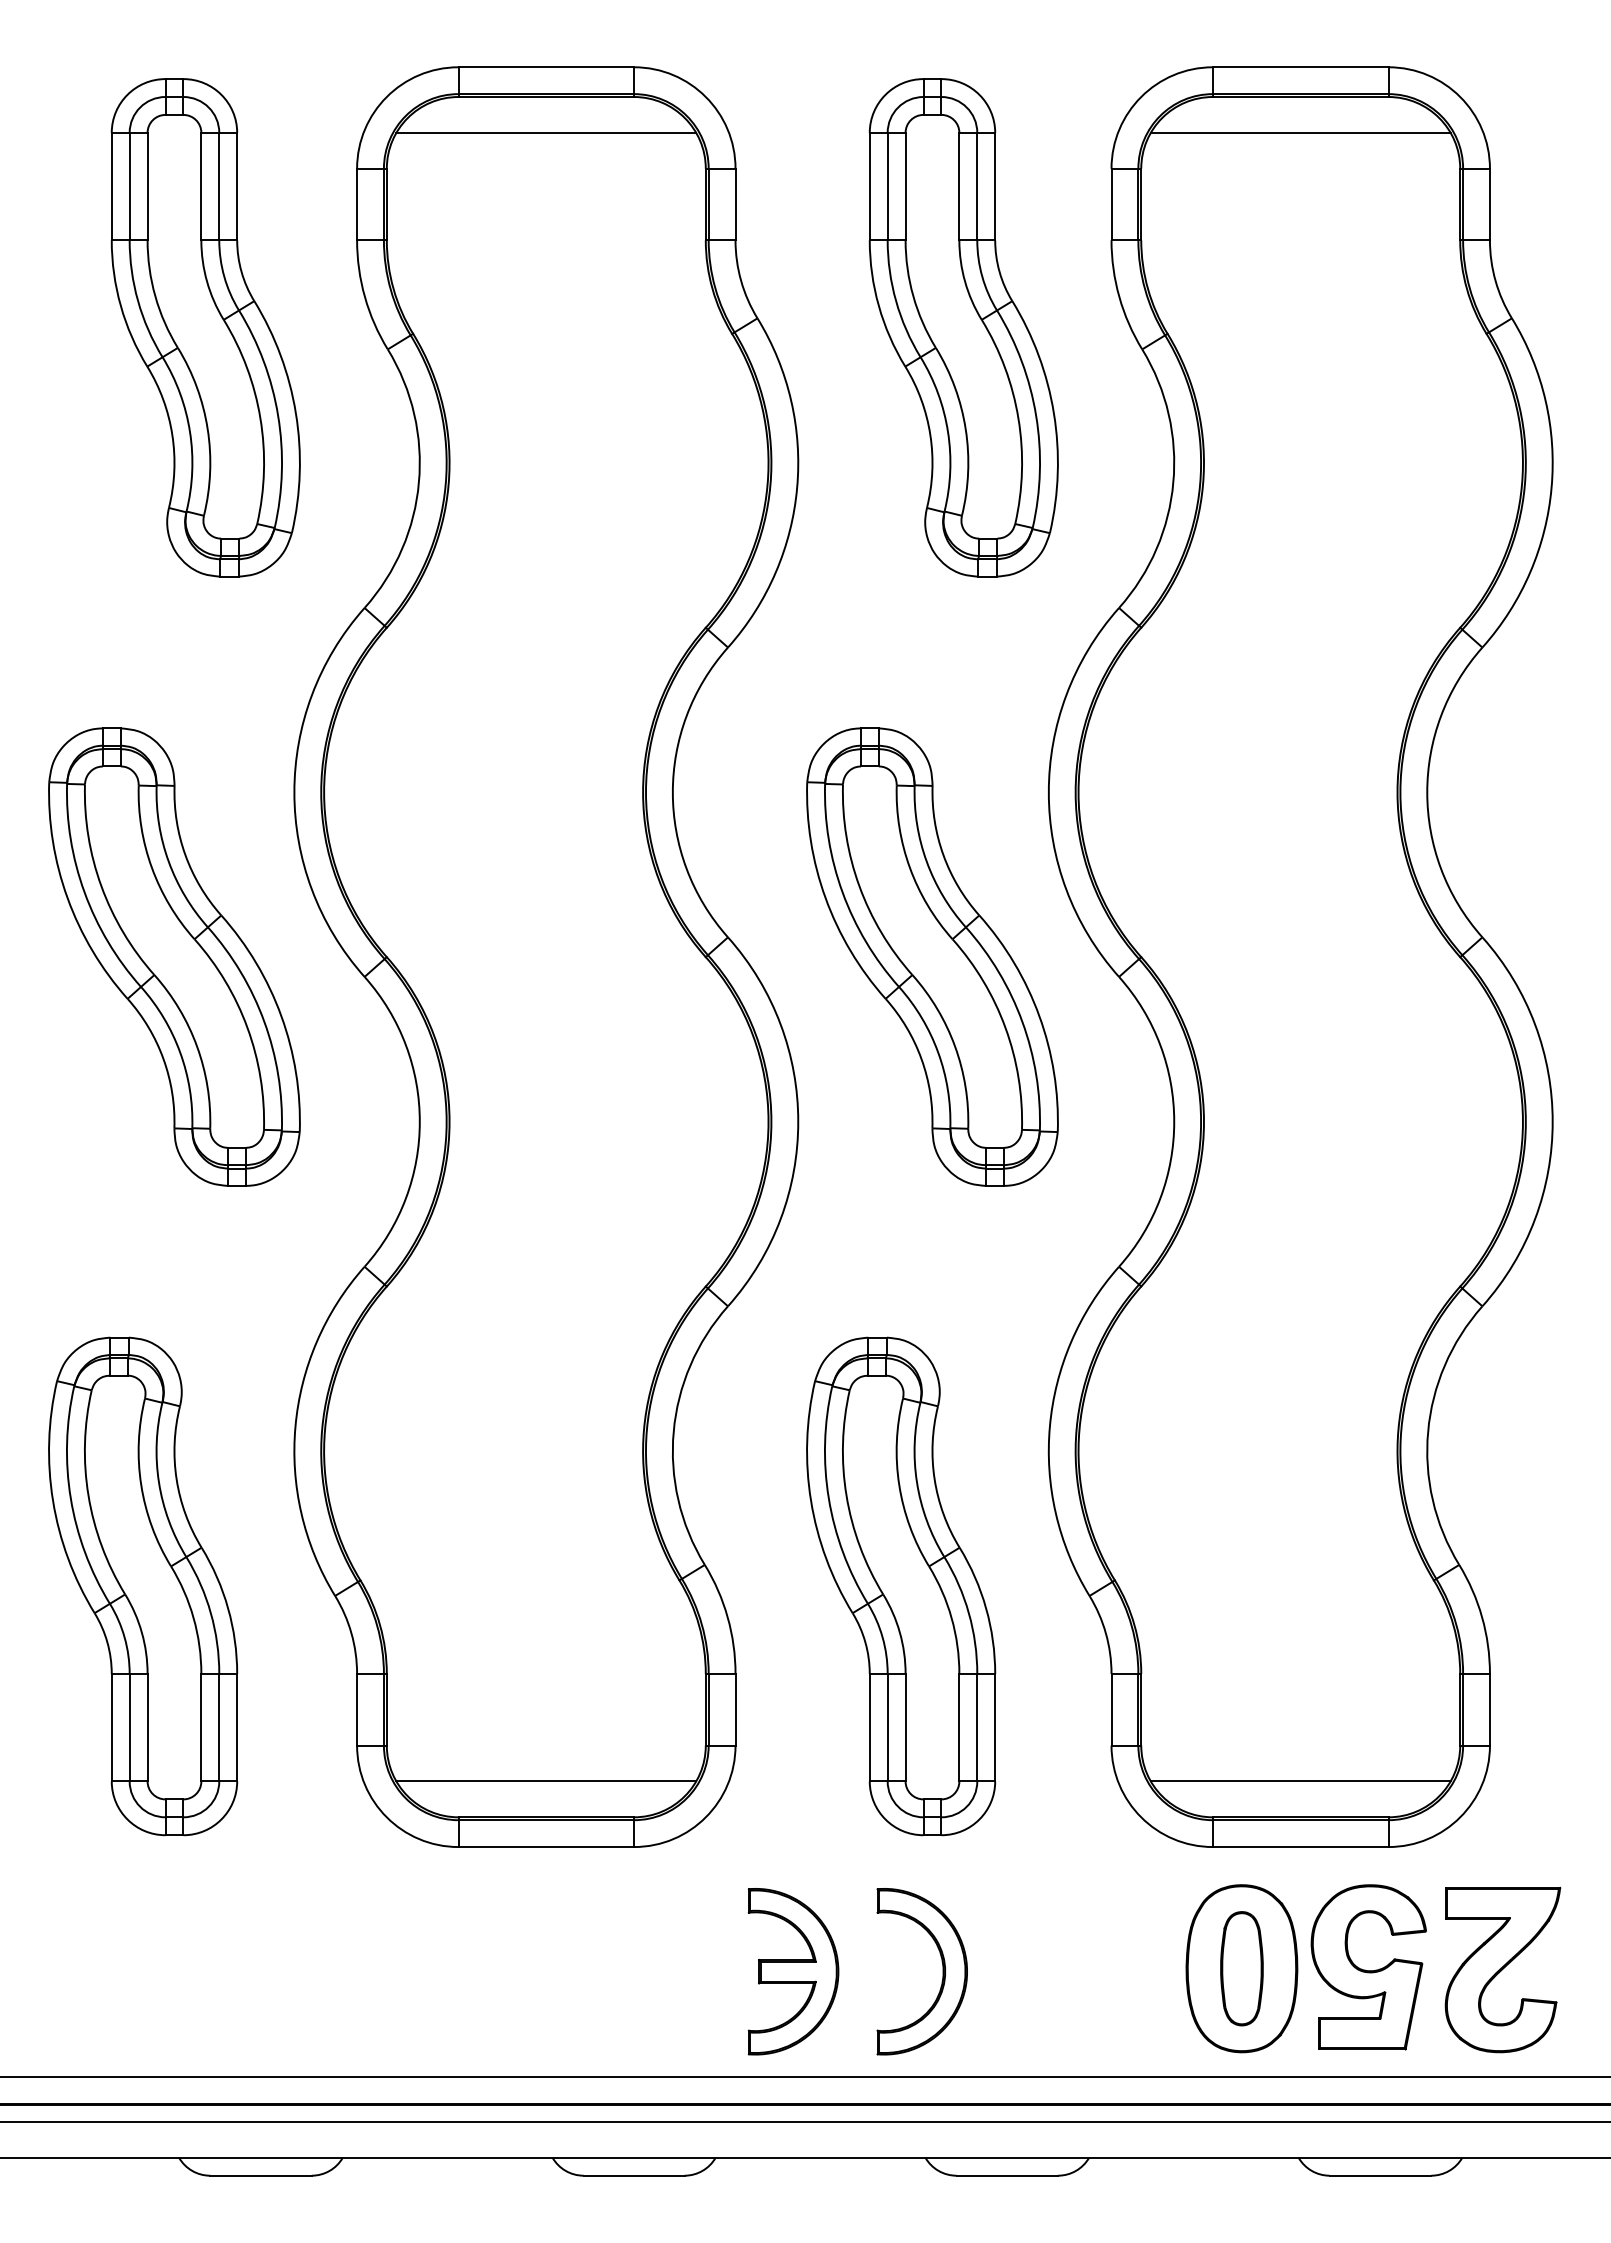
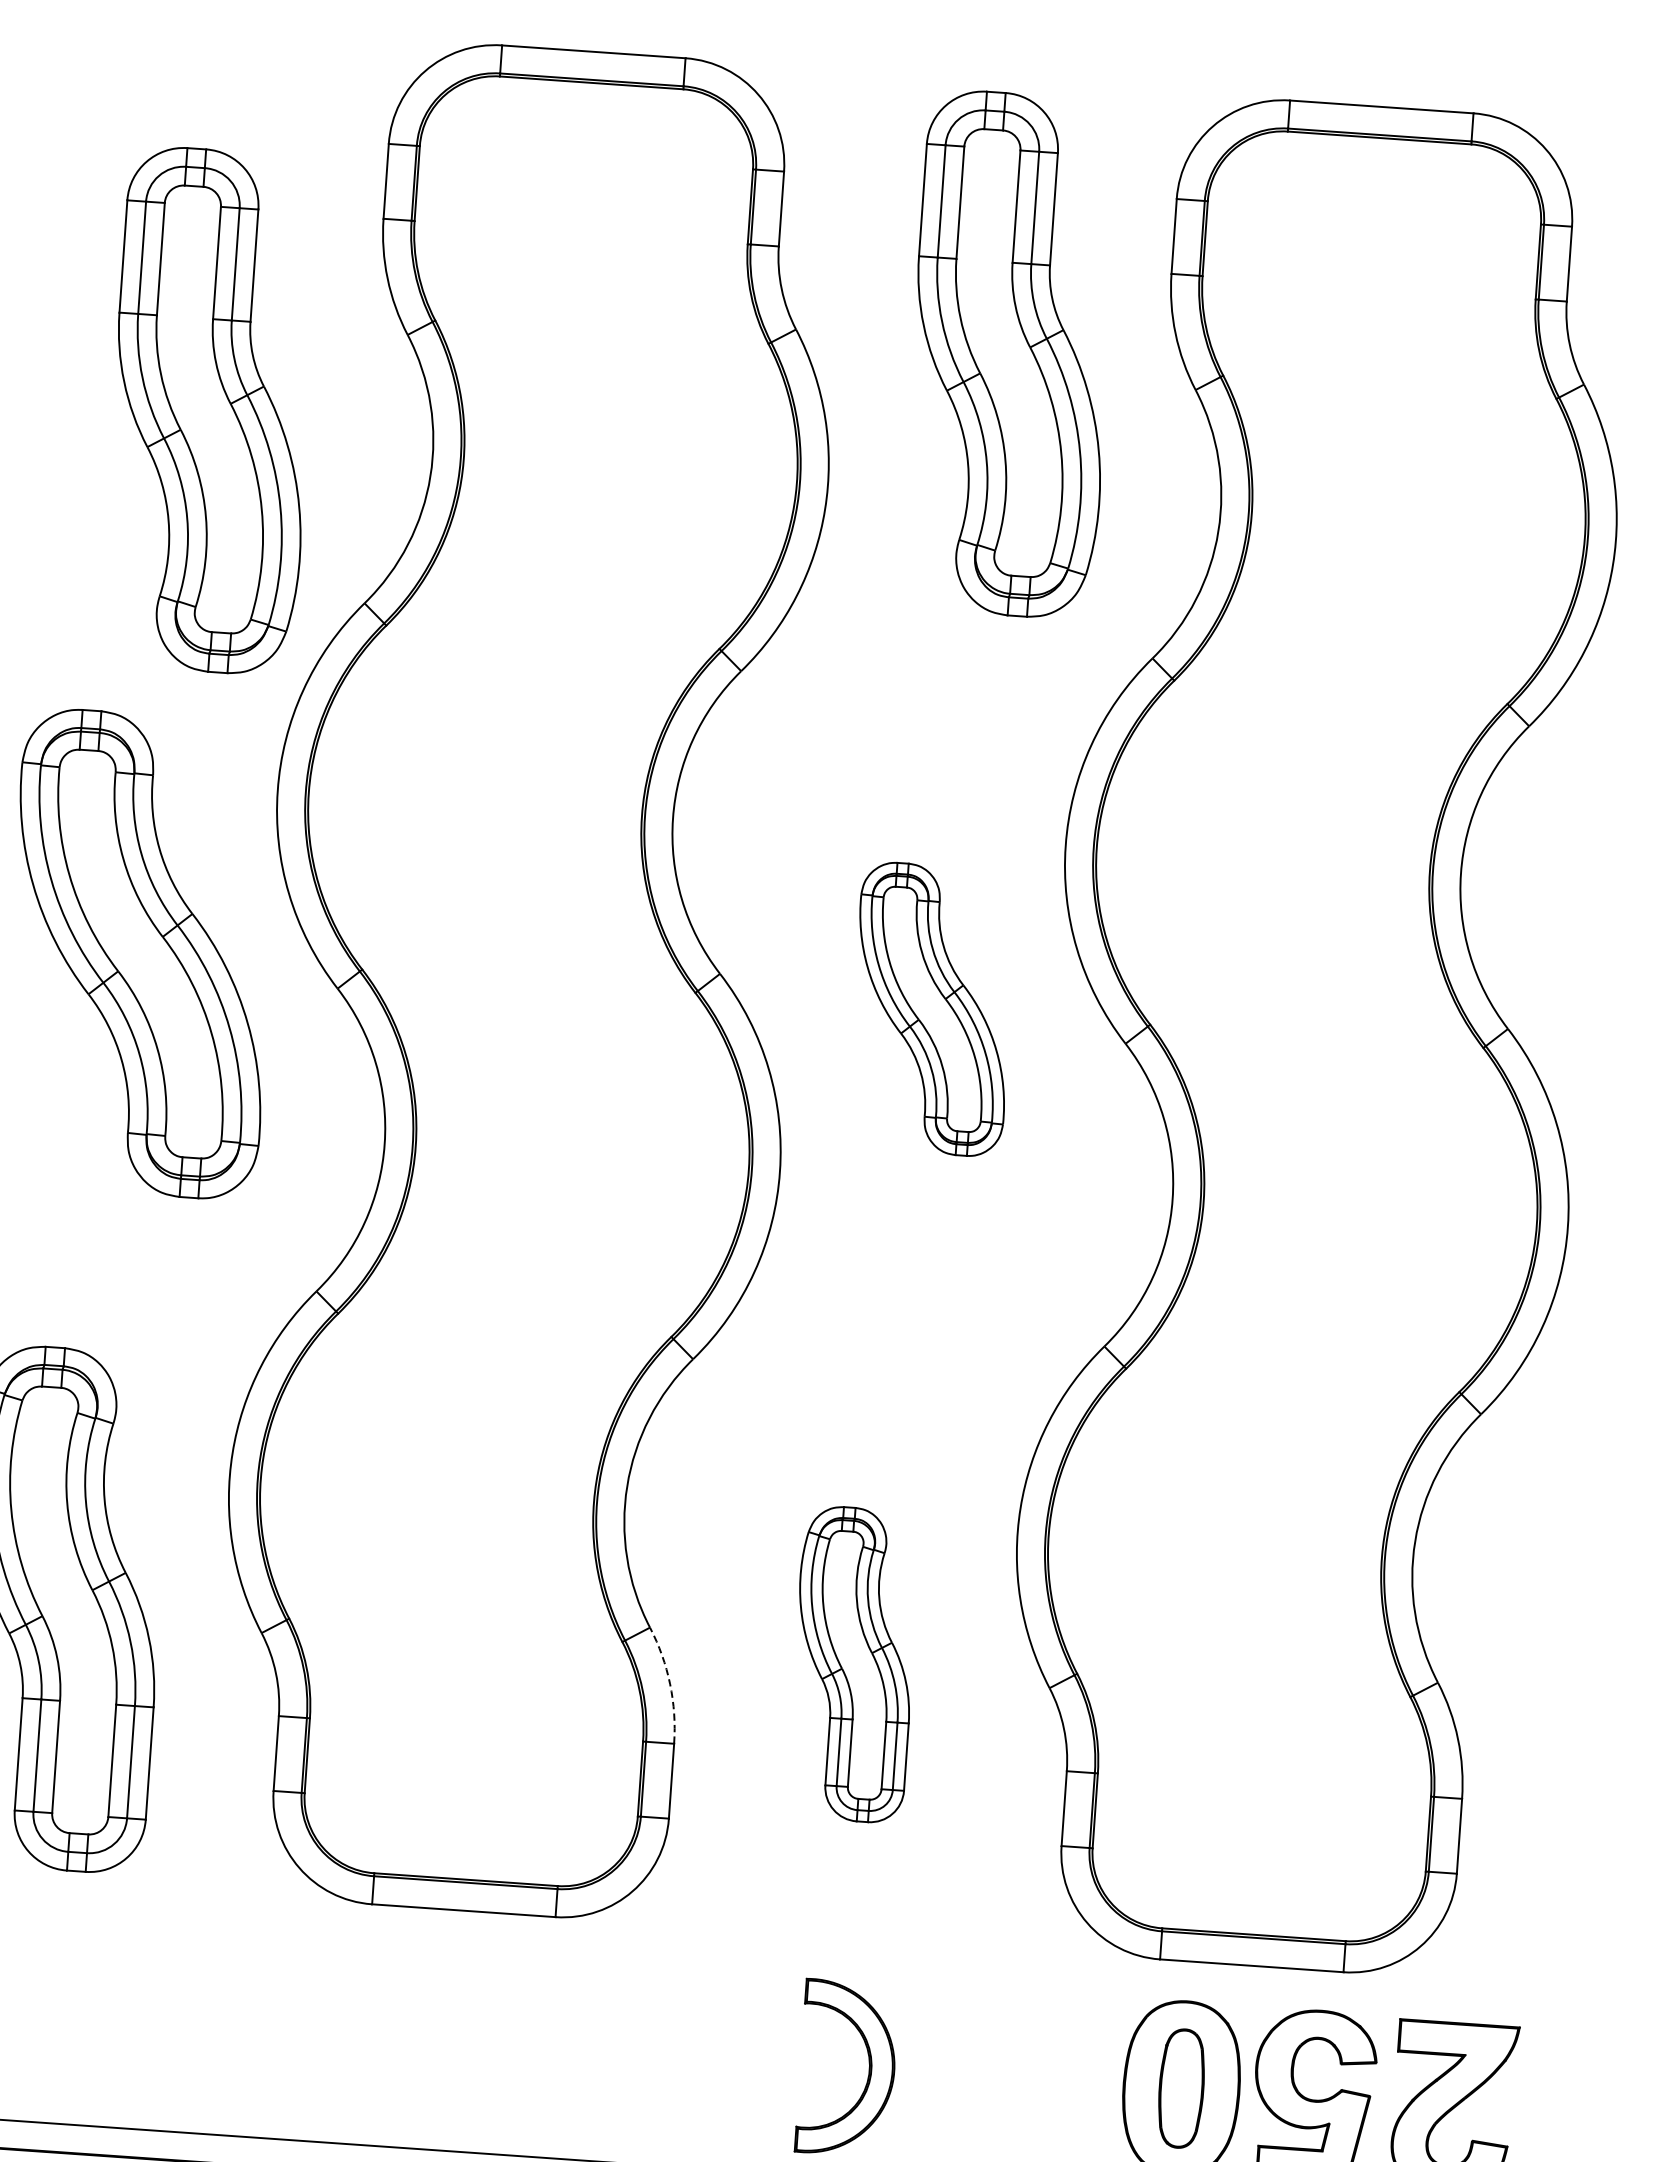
line: (546, 132) -> (589, 119), removed
line: (1300, 132) -> (1376, 175), removed
part: (205, 327) -> (211, 410), moved
part: (932, 956) -> (932, 1008), size x0.6
part: (901, 1586) -> (853, 1664), size x0.6
arc: (727, 1617) -> (669, 1684), solid -> dashed
line: (546, 1781) -> (468, 1842), removed
line: (1300, 1781) -> (1256, 1897), removed
part: (793, 1971) -> (712, 2058), removed

